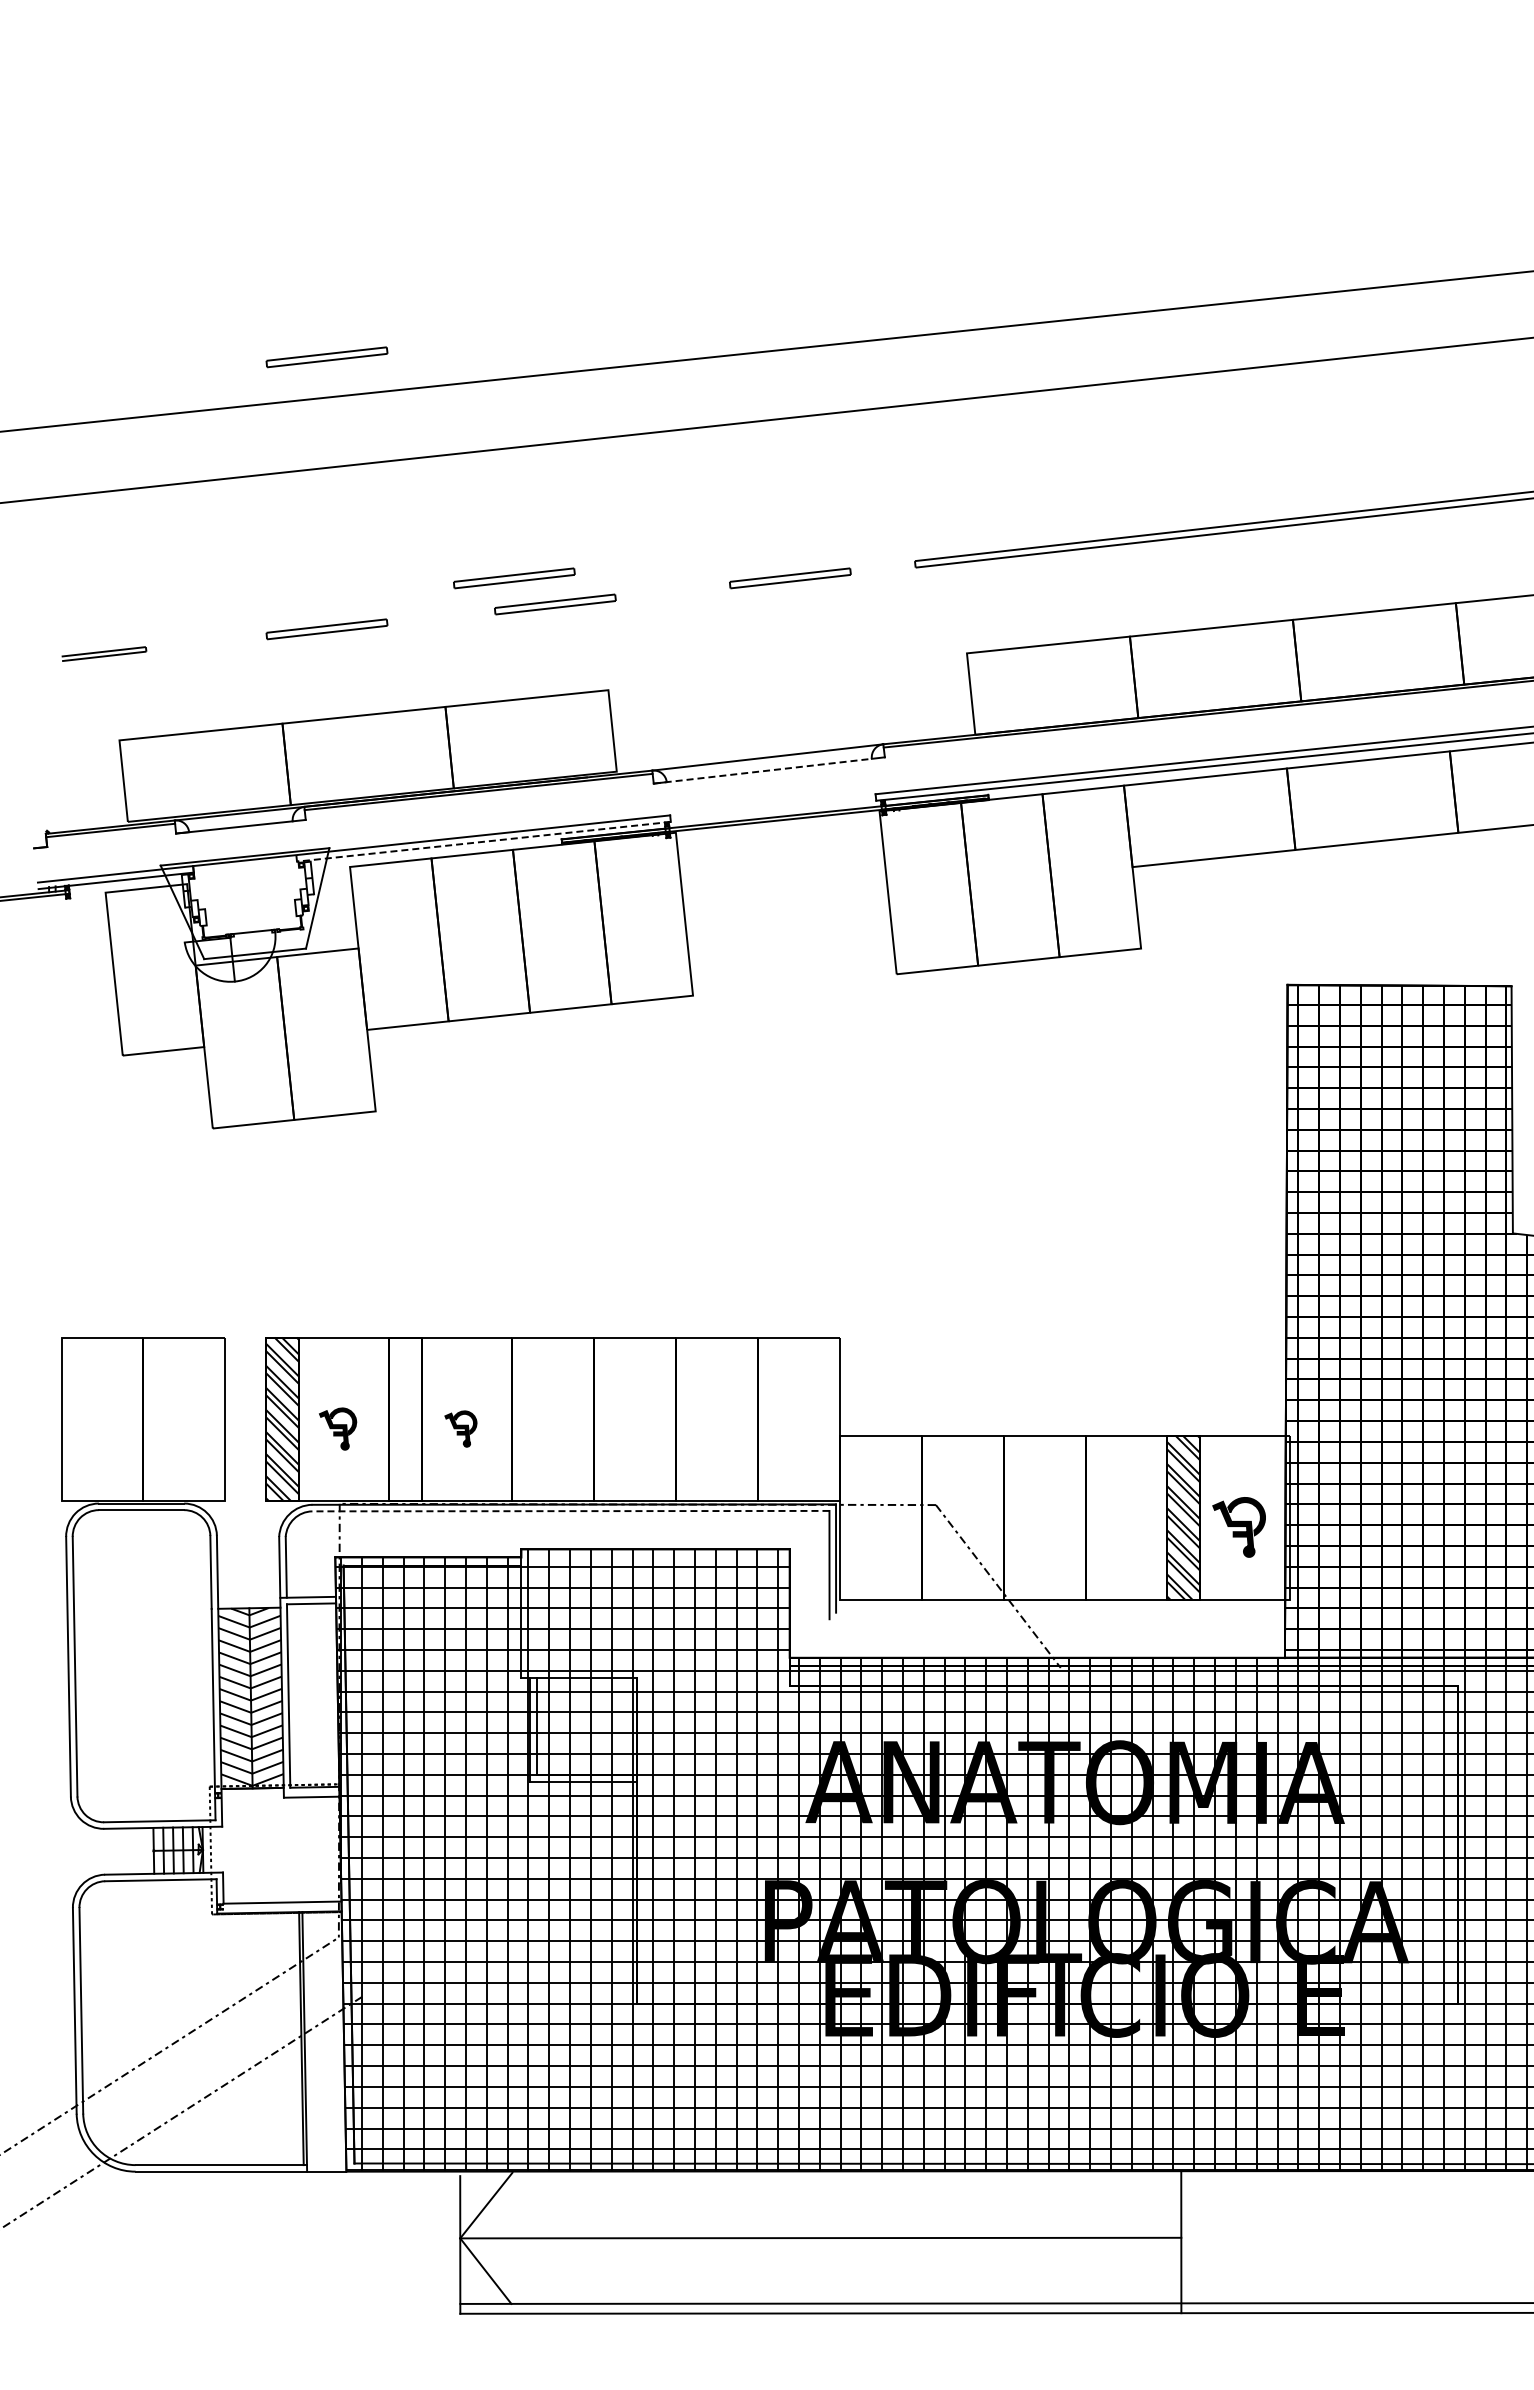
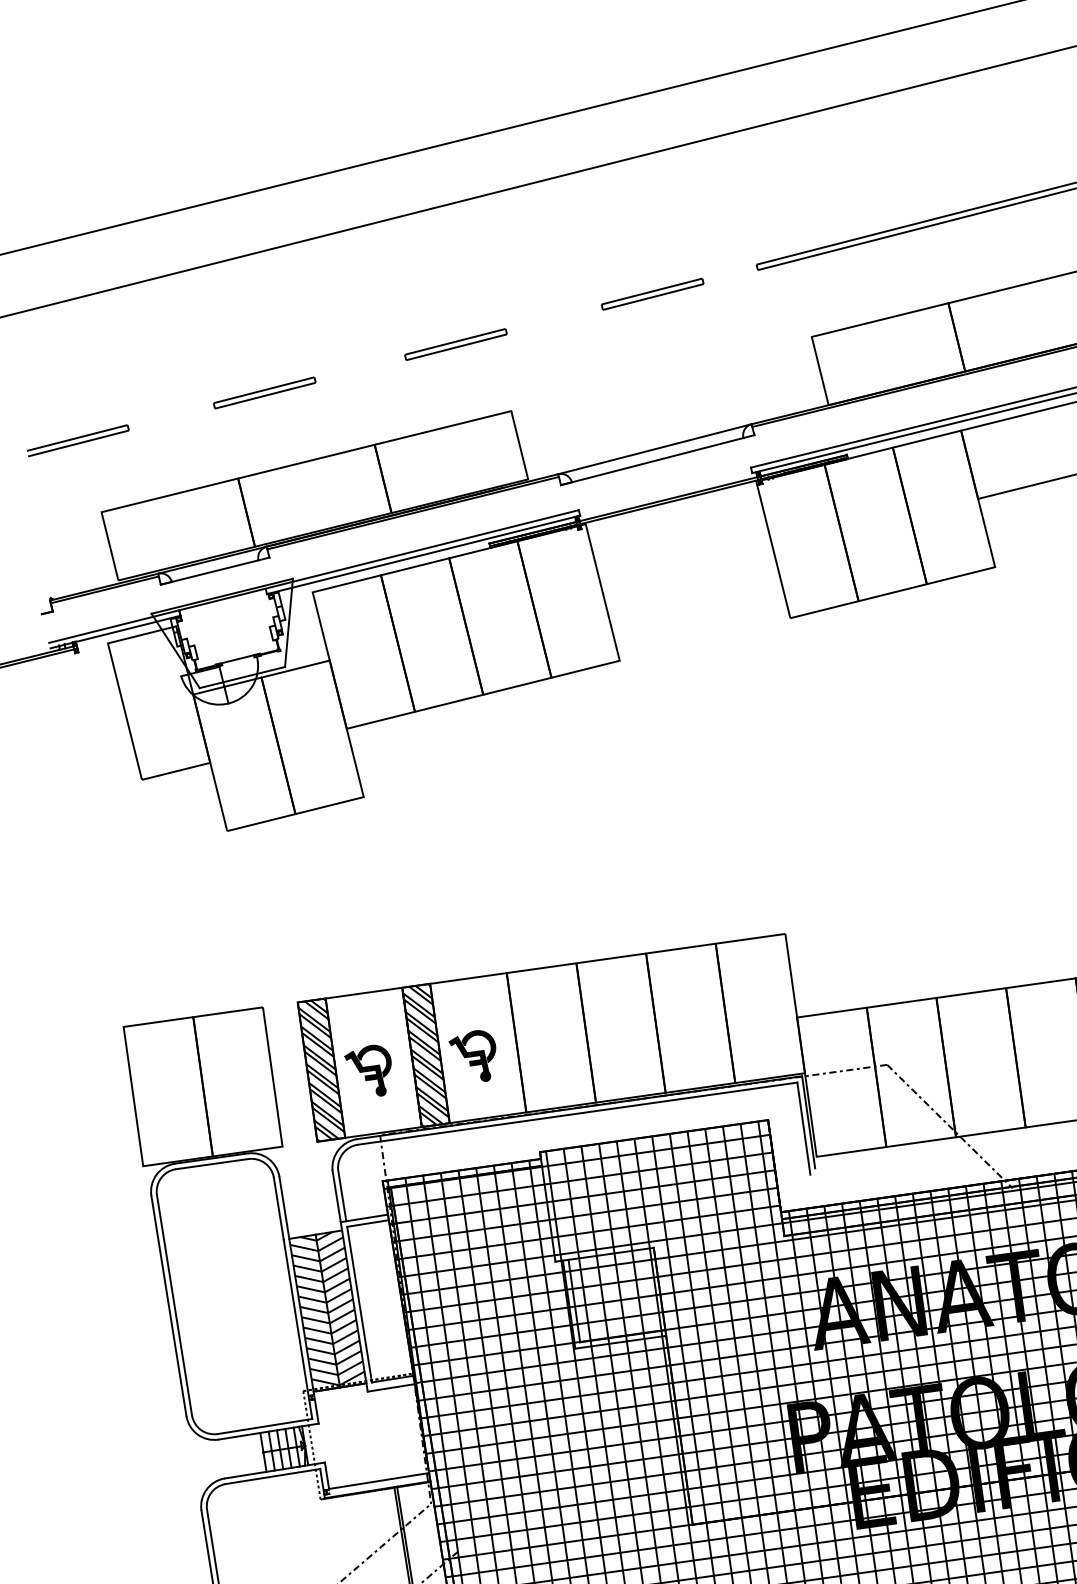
part: (326, 357) -> (231, 161), removed
part: (514, 578) -> (418, 327), removed
part: (104, 653) -> (78, 440), size x1.43
line: (762, 771) -> (652, 461), dashed -> solid
line: (483, 841) -> (423, 554), dashed -> solid
hatch: (405, 1419) -> (425, 1055), added
part: (337, 1428) -> (369, 1071), size x1.43
part: (460, 1428) -> (473, 1056), size x1.67
line: (570, 1511) -> (577, 1114), dashed -> solid

